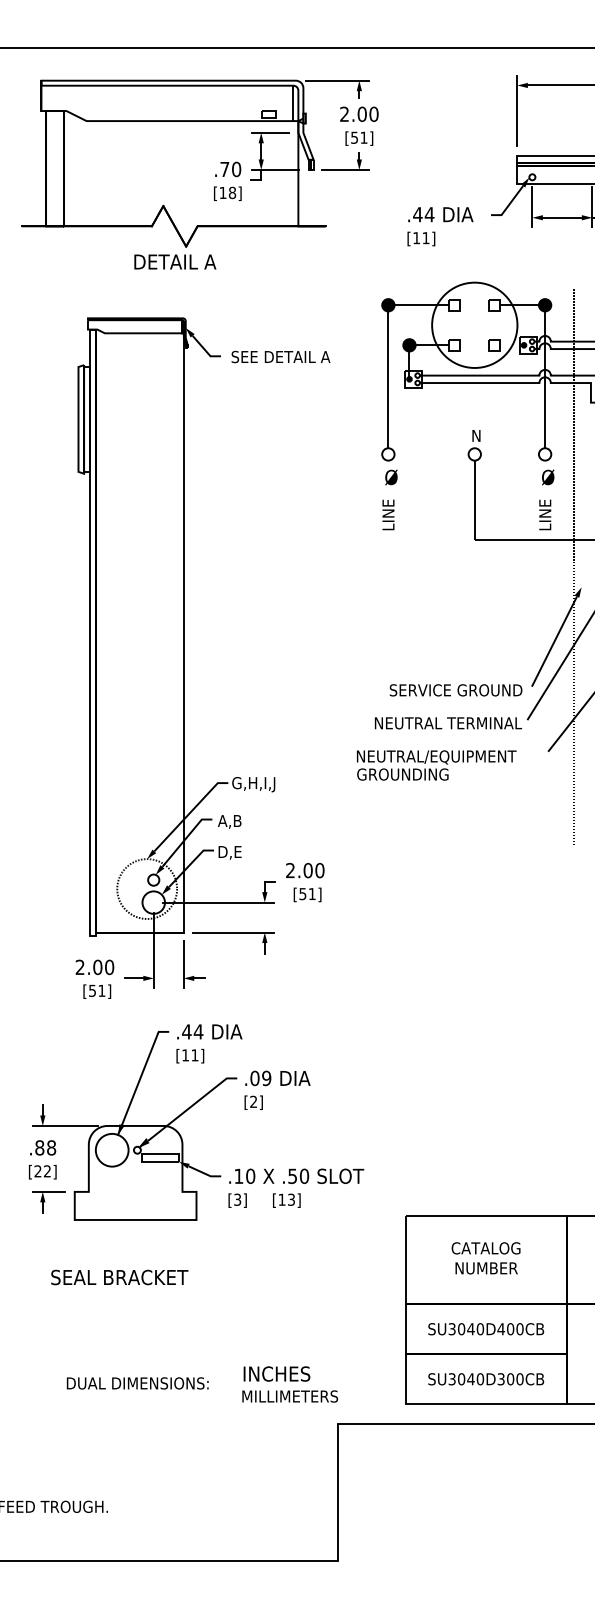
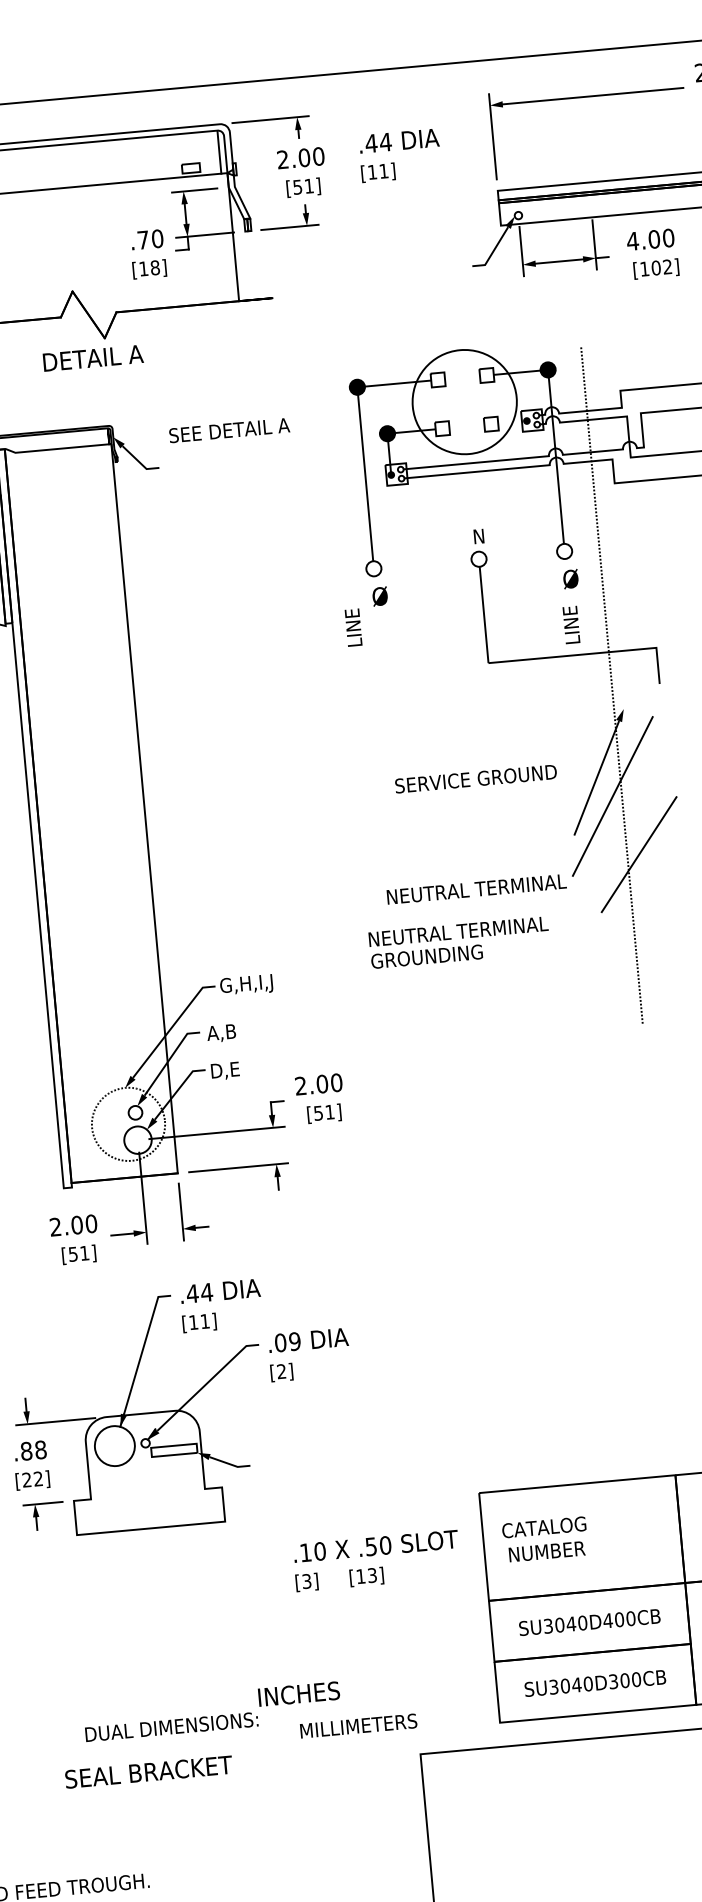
text: (440, 226) -> (400, 155), moved
text: (280, 356) -> (228, 429), moved
text: (388, 514) -> (353, 627), moved
text: (455, 690) -> (475, 779), moved
text: (470, 757) -> (507, 928), NEUTRAL/EQUIPMENT -> NEUTRAL TERMINAL
text: (296, 1187) -> (377, 1559), moved
text: (485, 1258) -> (544, 1539), moved
text: (119, 1277) -> (148, 1772), moved
text: (276, 1373) -> (298, 1693), moved

